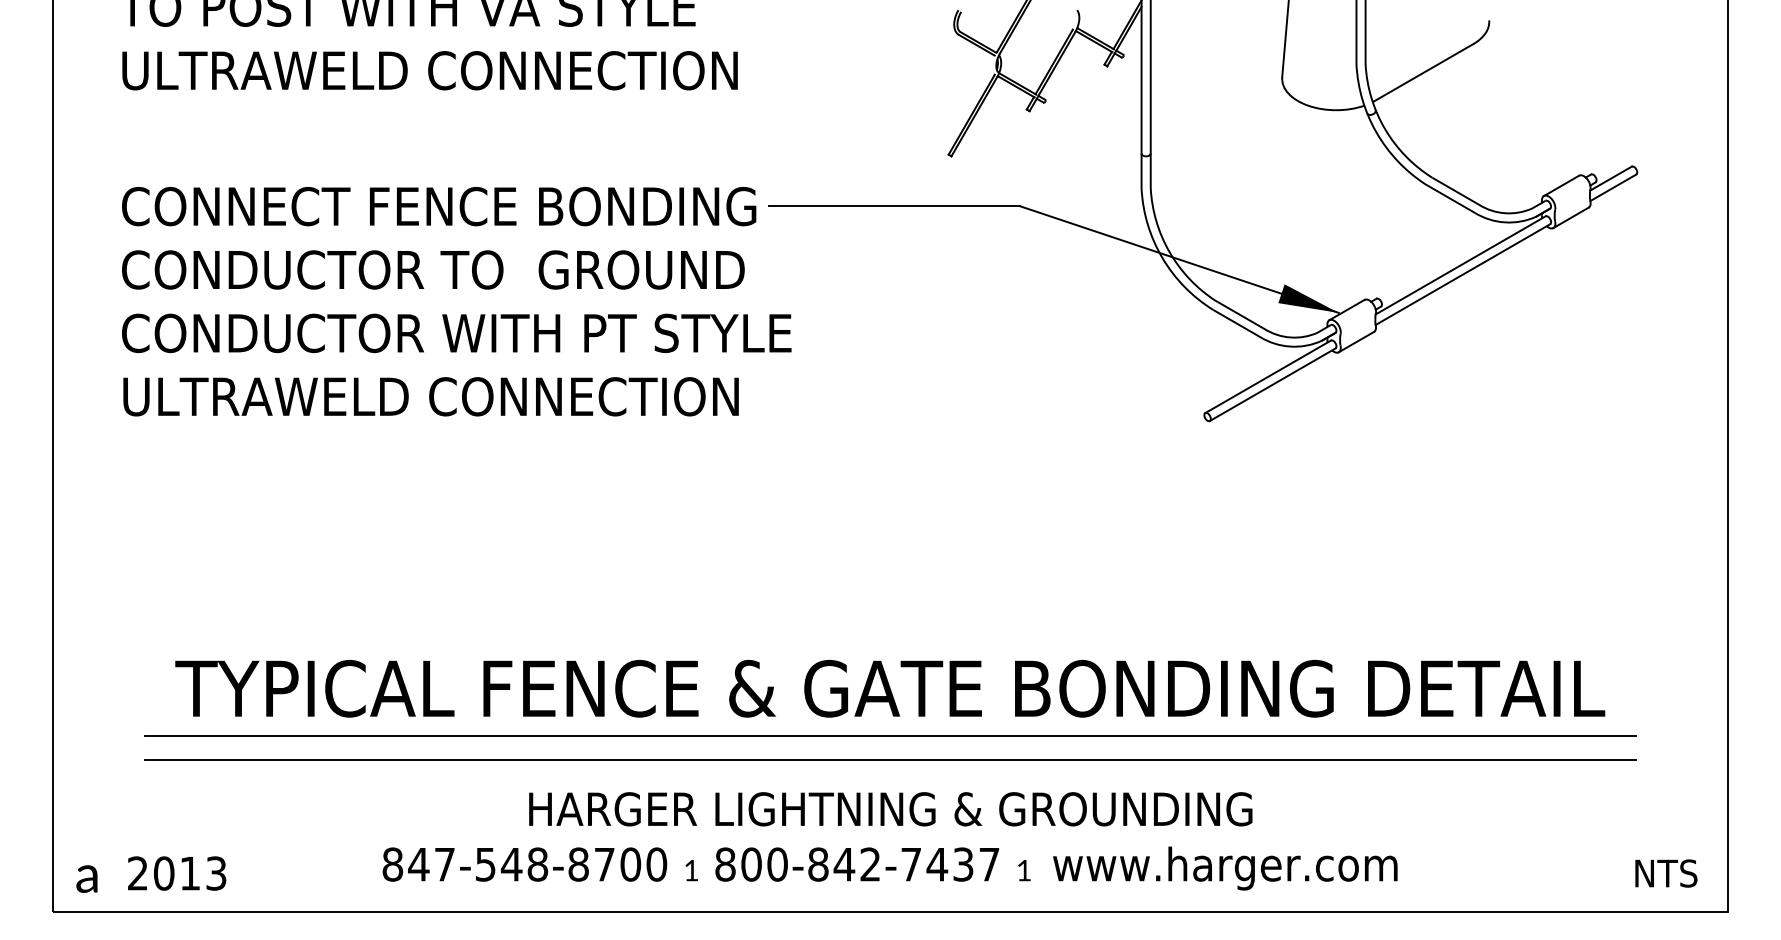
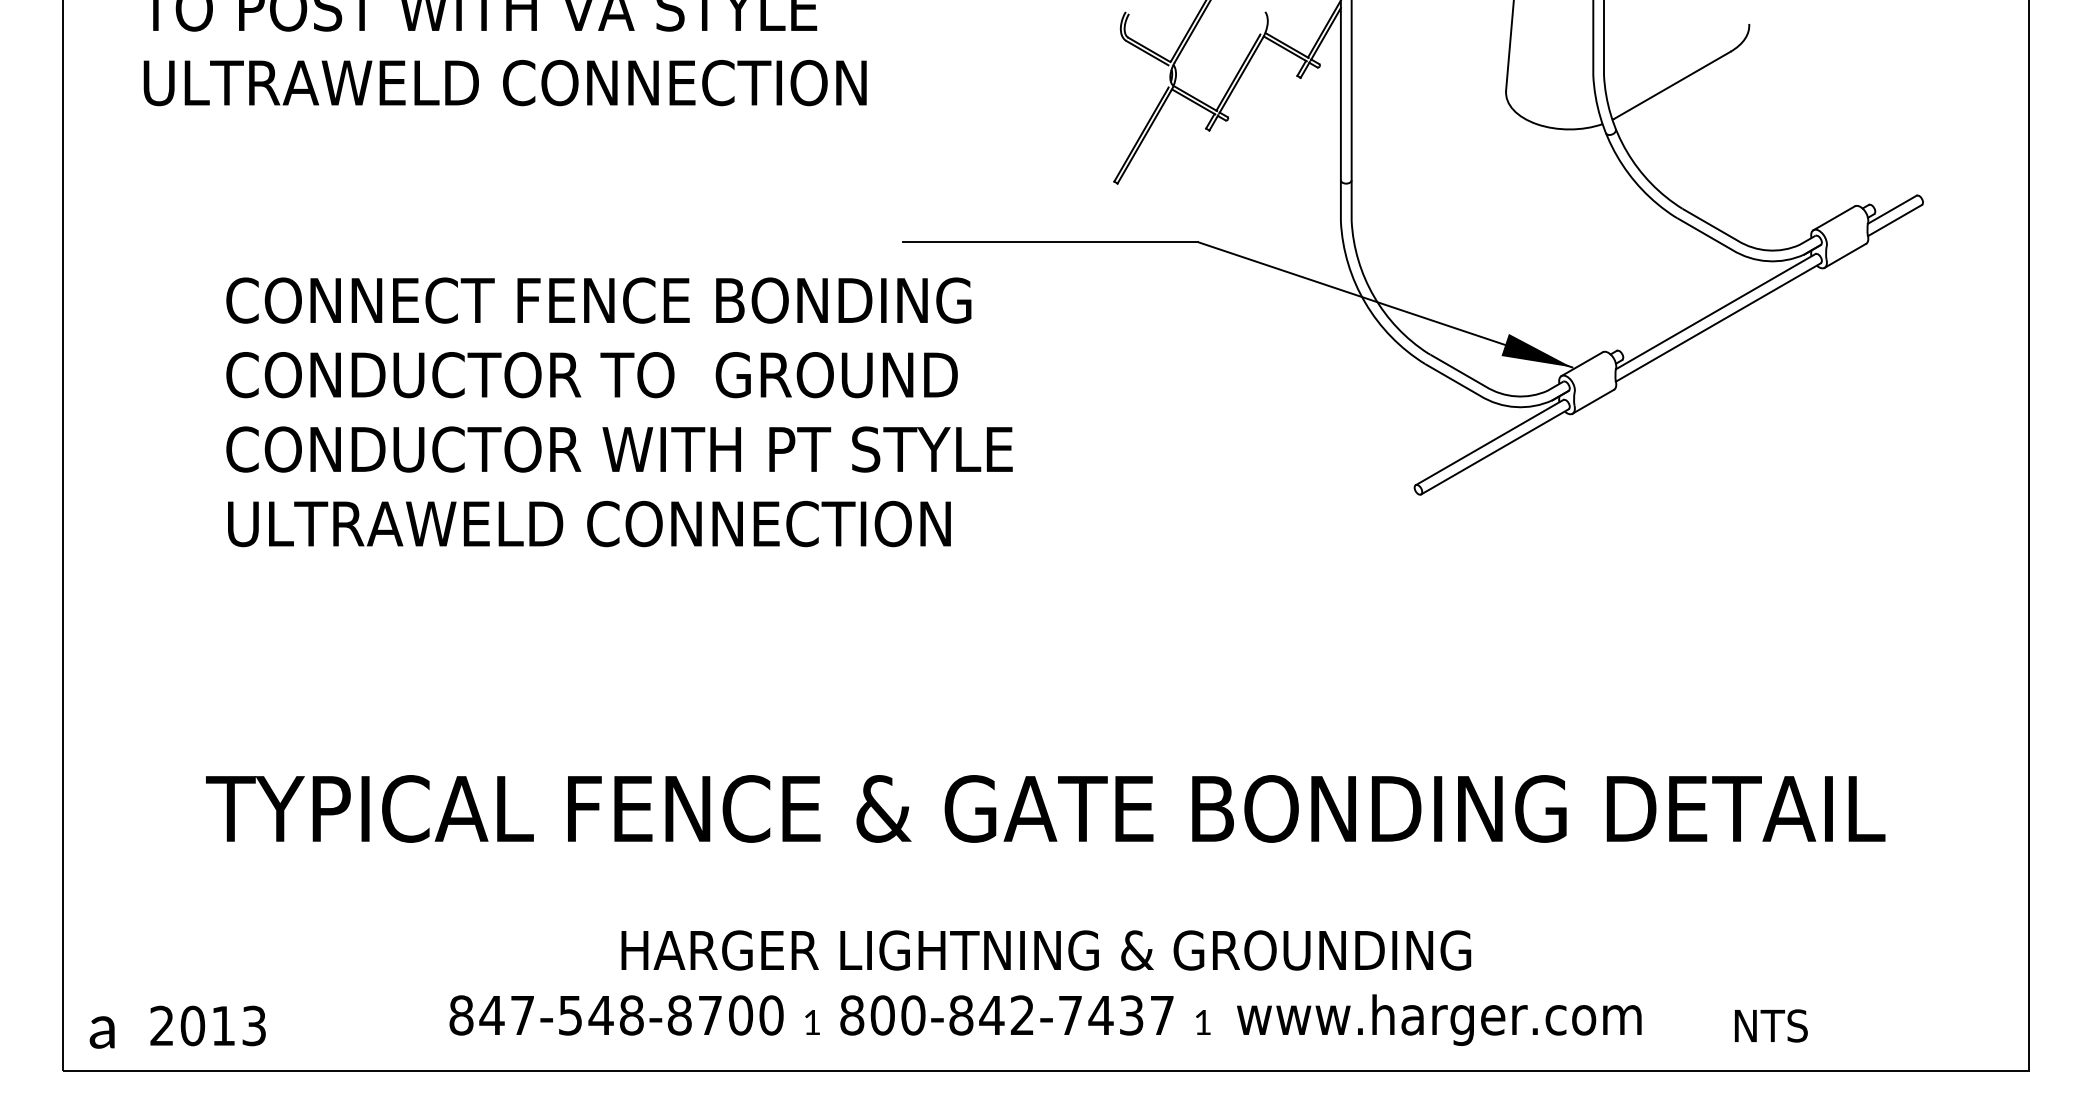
text: (456, 301) -> (619, 412), moved
line: (890, 736) -> (1046, 864), removed
line: (890, 759) -> (1046, 892), removed
text: (1666, 873) -> (1771, 1025), moved

